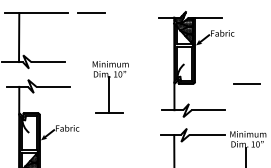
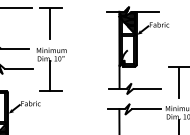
line: (90, 32) -> (49, 24), added
part: (110, 87) -> (51, 69), moved
line: (246, 103) -> (179, 82), added

